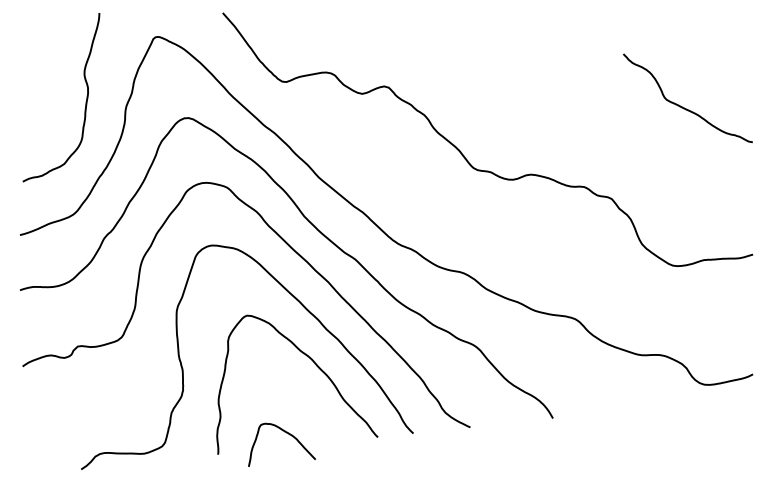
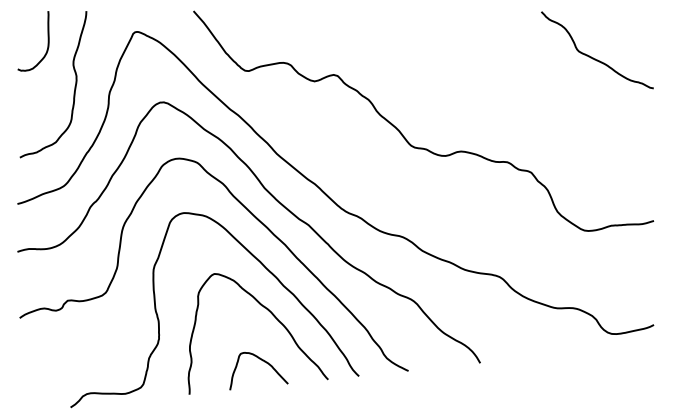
curve: (54, 47) -> (47, 41), added
curve: (683, 106) -> (593, 57), moved
curve: (286, 433) -> (262, 361), moved

